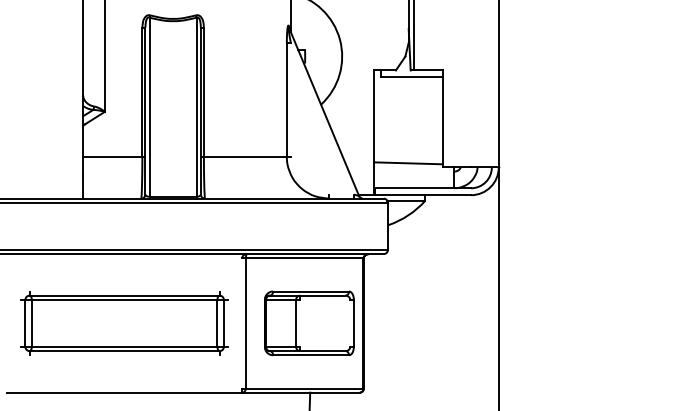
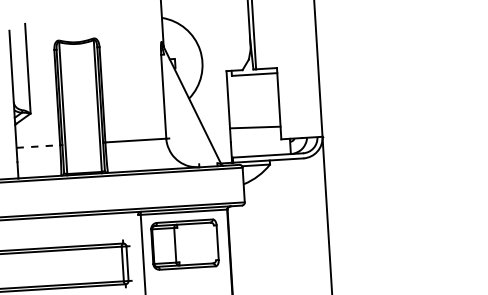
line: (112, 157) -> (38, 146), solid -> dashed
line: (408, 163) -> (255, 127), moved
part: (309, 323) -> (185, 244), moved

